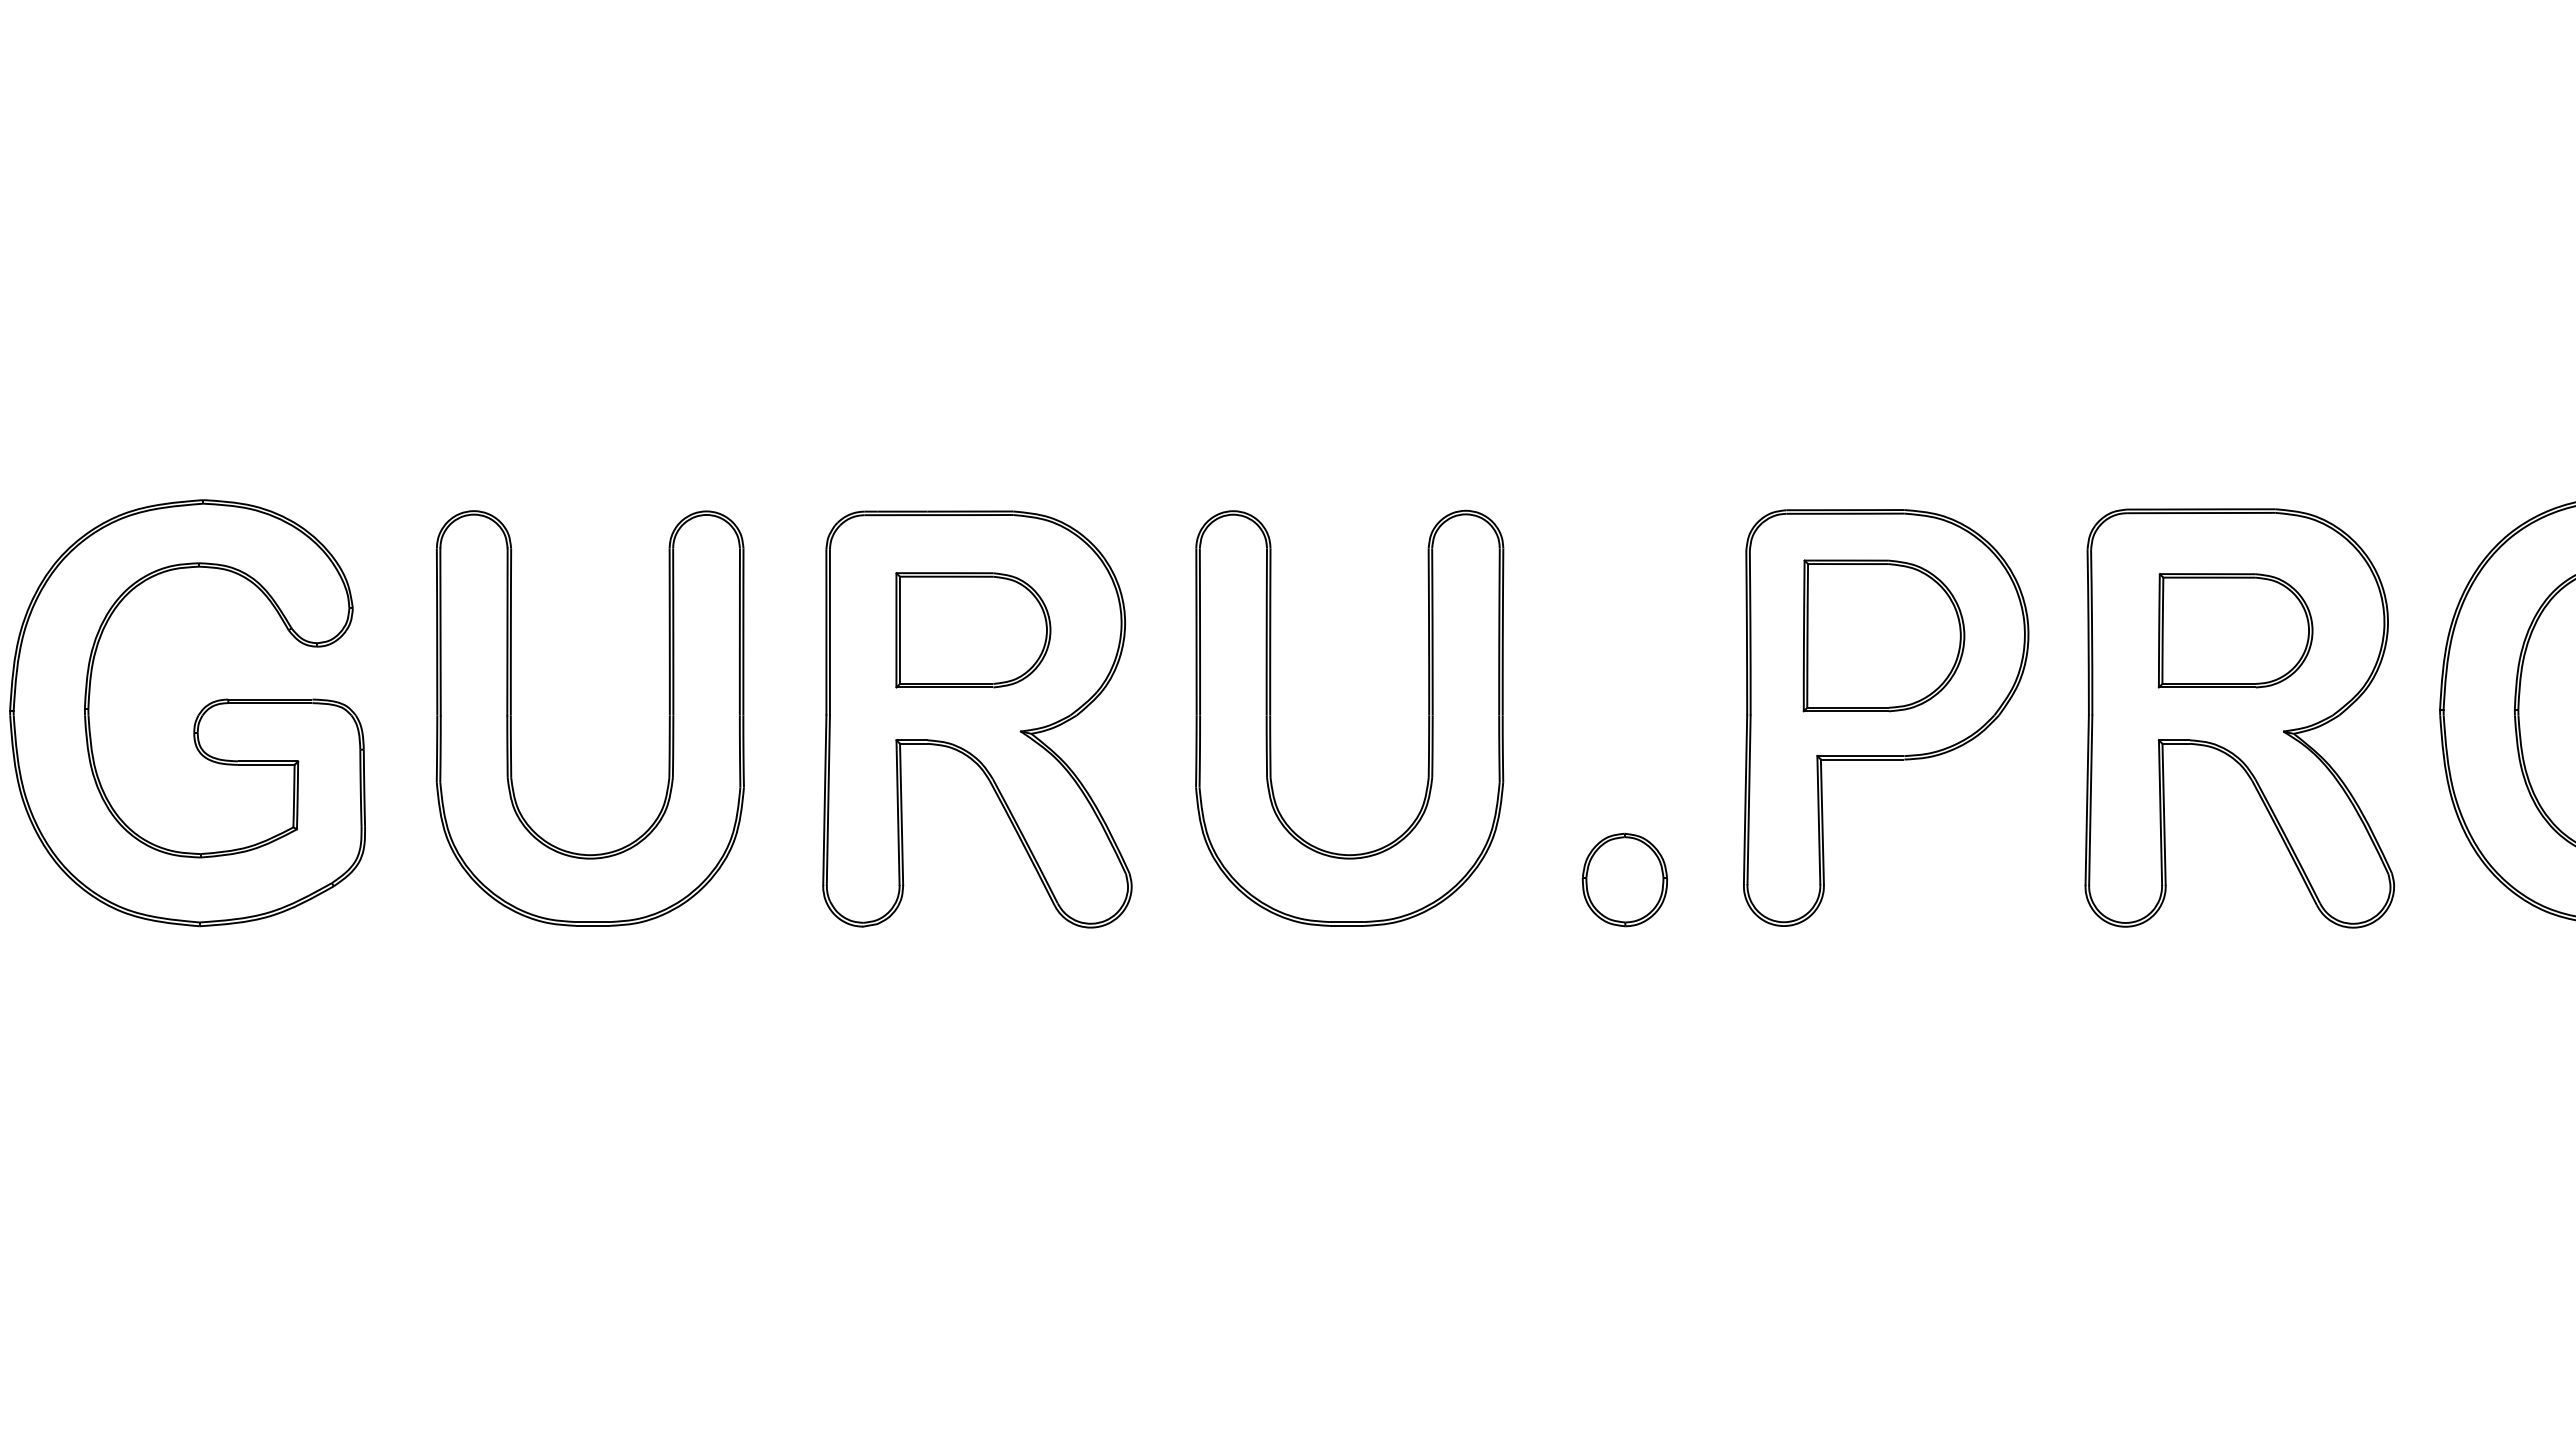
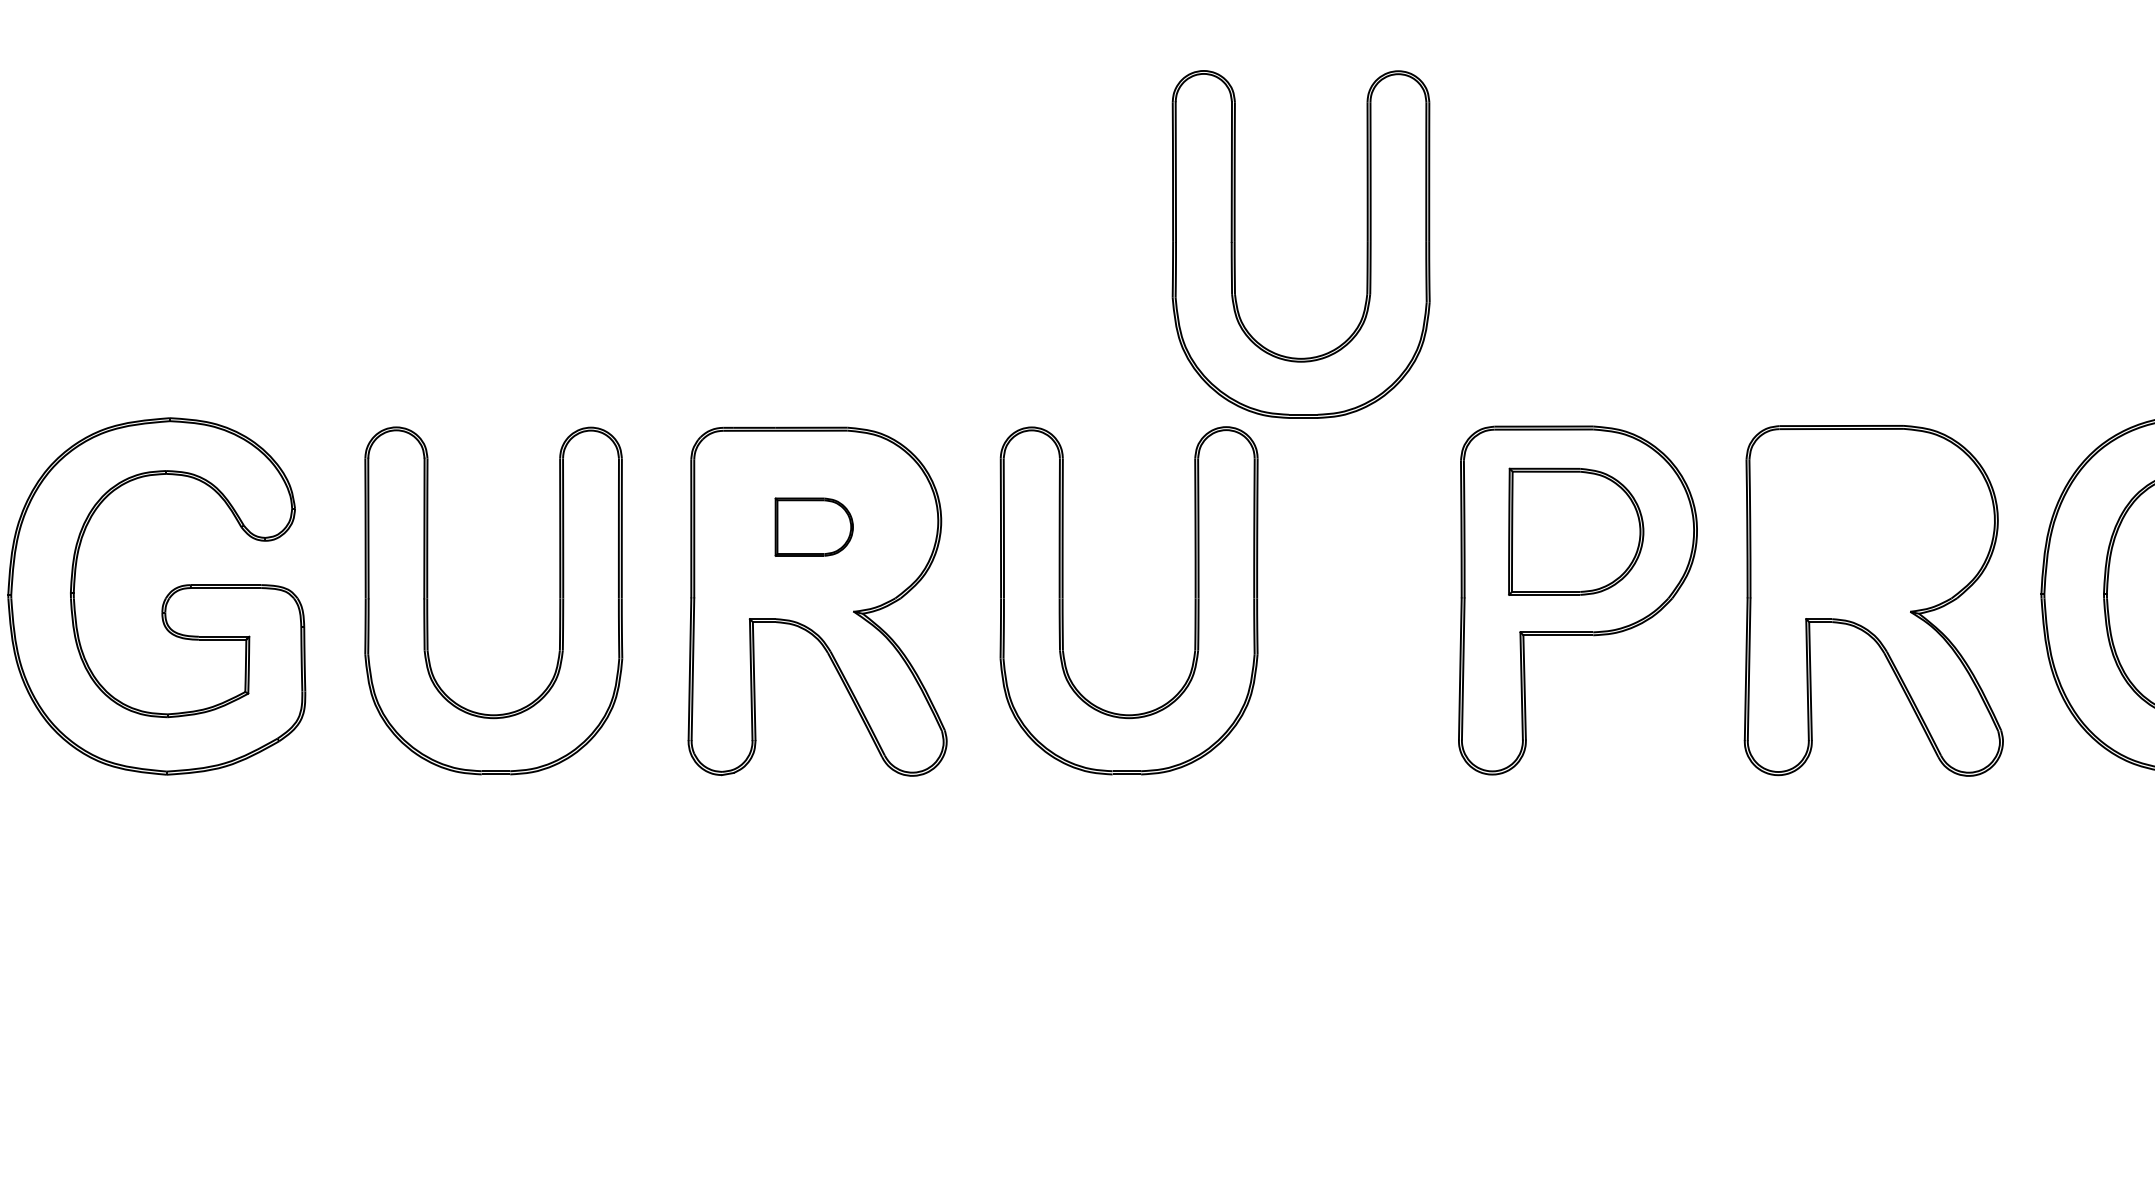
part: (1476, 292) -> (1235, 244), added
part: (973, 630) -> (814, 527), size x0.6
part: (2235, 630) -> (1870, 527), removed
part: (1624, 879) -> (1359, 735), removed

